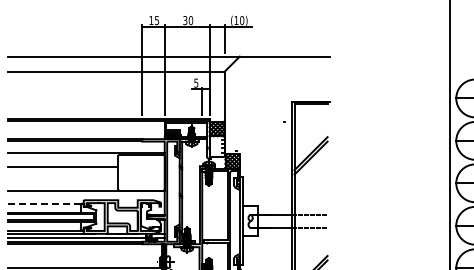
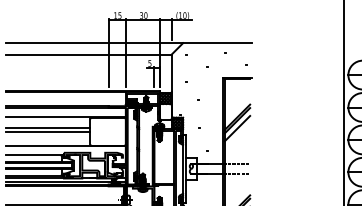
line: (310, 168) -> (237, 128), added
line: (62, 172) -> (47, 131), added
line: (45, 203) -> (34, 155), dashed -> solid

